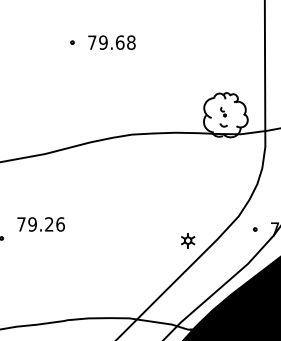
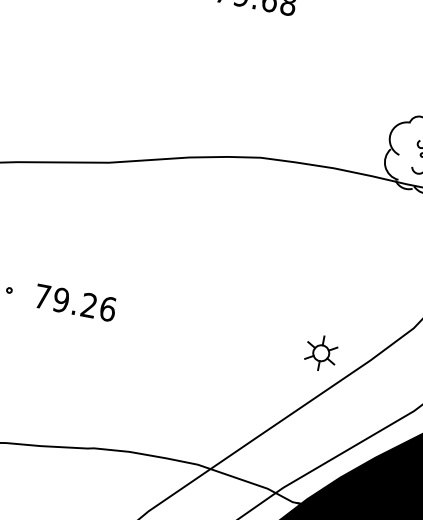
text: (40, 224) -> (74, 302), moved
part: (187, 240) -> (320, 352), size x1.43

